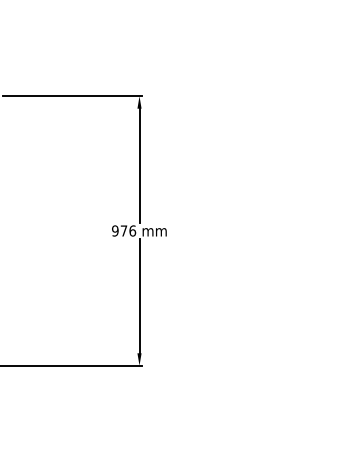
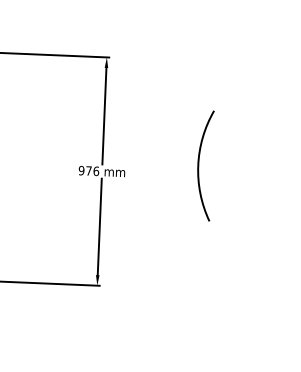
arc: (253, 218) -> (199, 165), added

